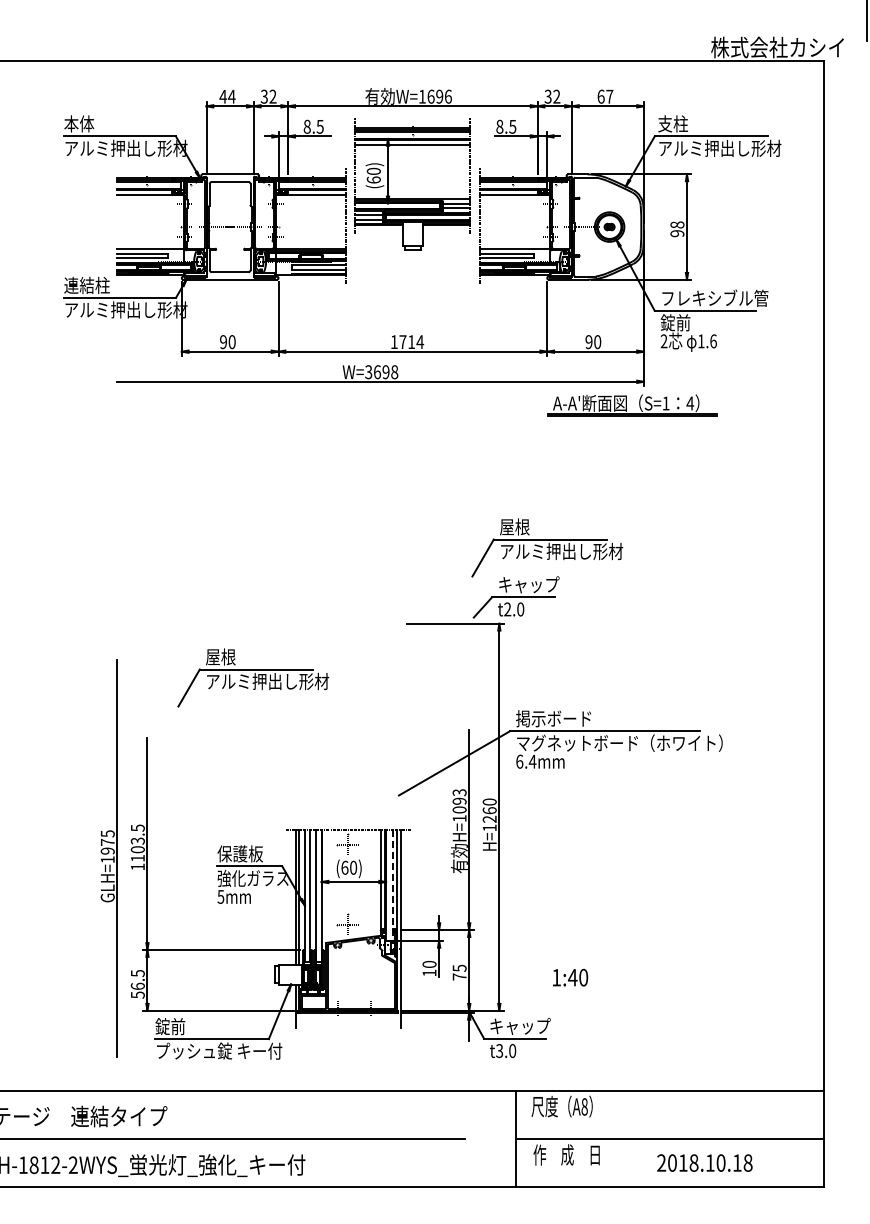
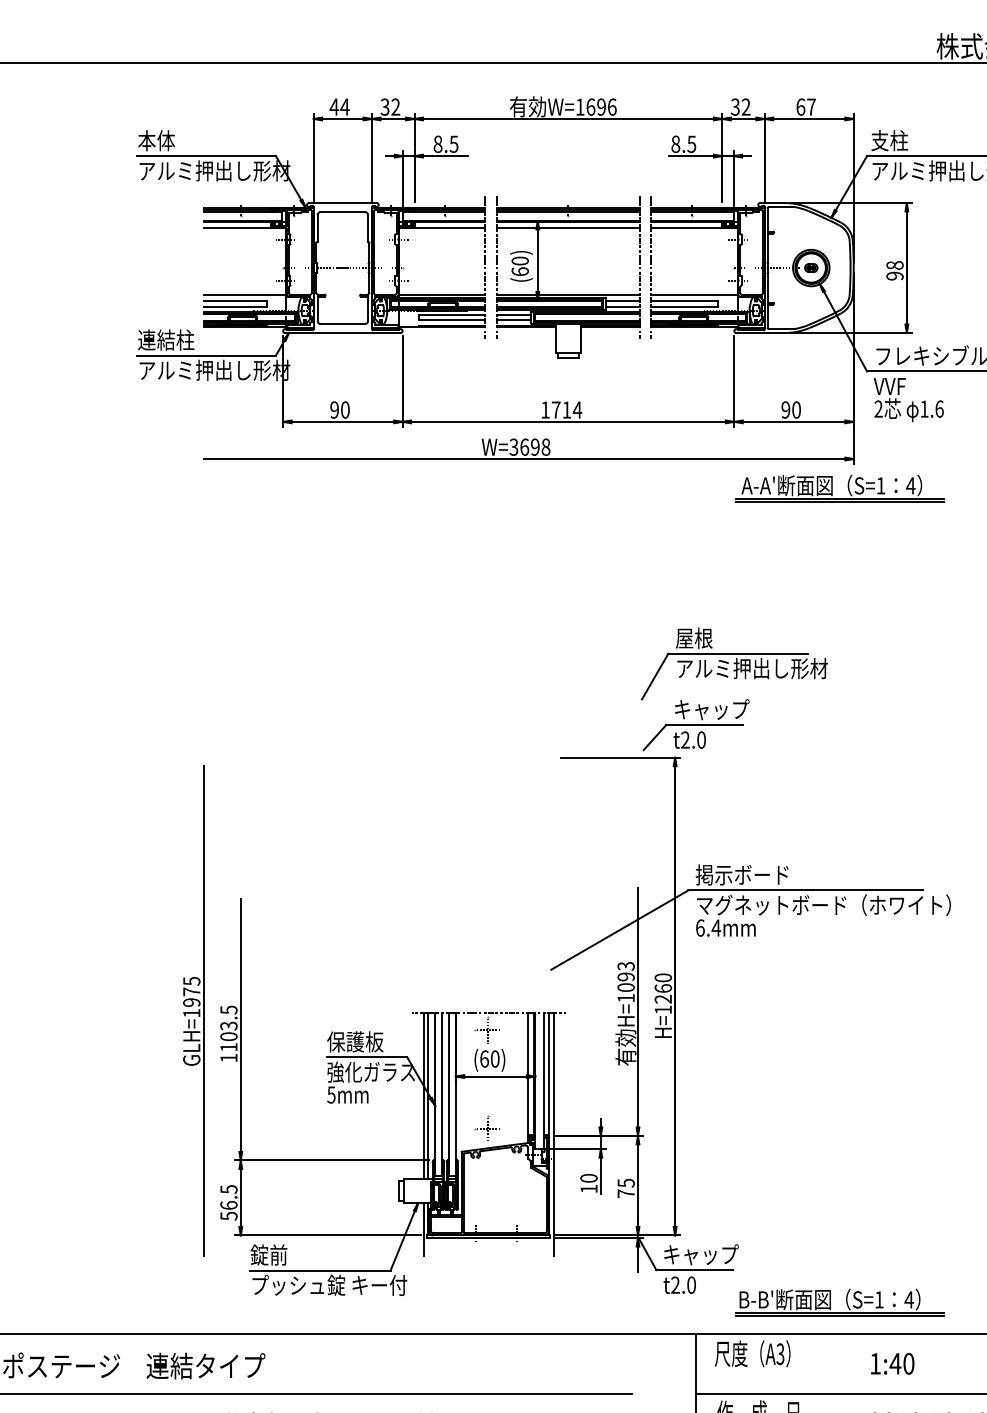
part: (412, 198) -> (567, 294), moved
text: (675, 322) -> (892, 385), 錠前 -> VVF
part: (253, 677) -> (371, 824), removed
part: (108, 858) -> (192, 1011), moved
line: (392, 886) -> (543, 1082), dashed -> solid
text: (570, 977) -> (892, 1363), moved
text: (499, 1051) -> (675, 1285), t3.0 -> t2.0
part: (632, 1065) -> (839, 1303), added
text: (584, 1106) -> (780, 1353), A8 -> A3

